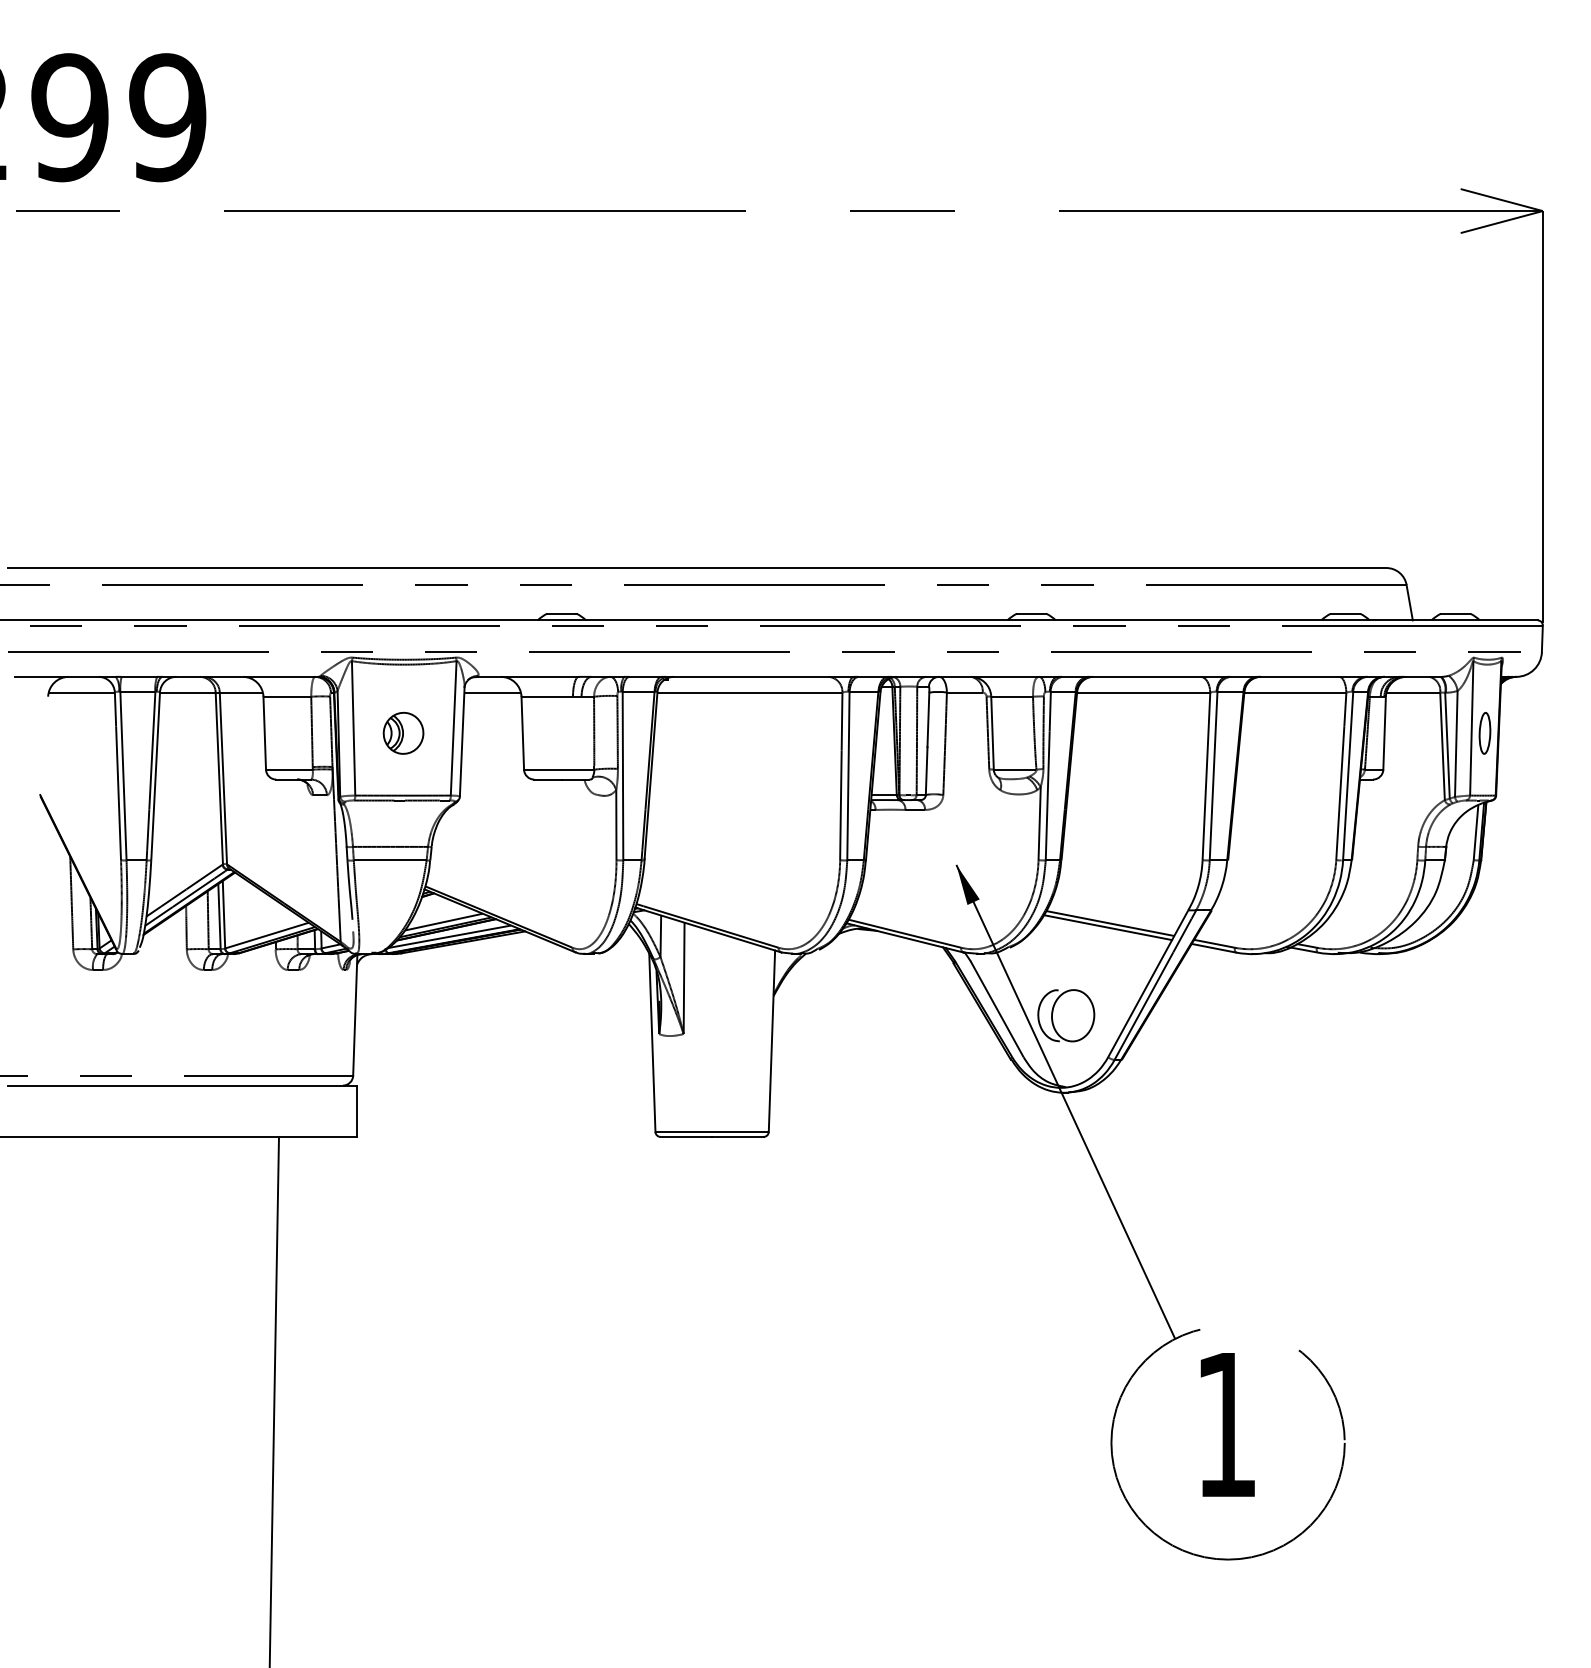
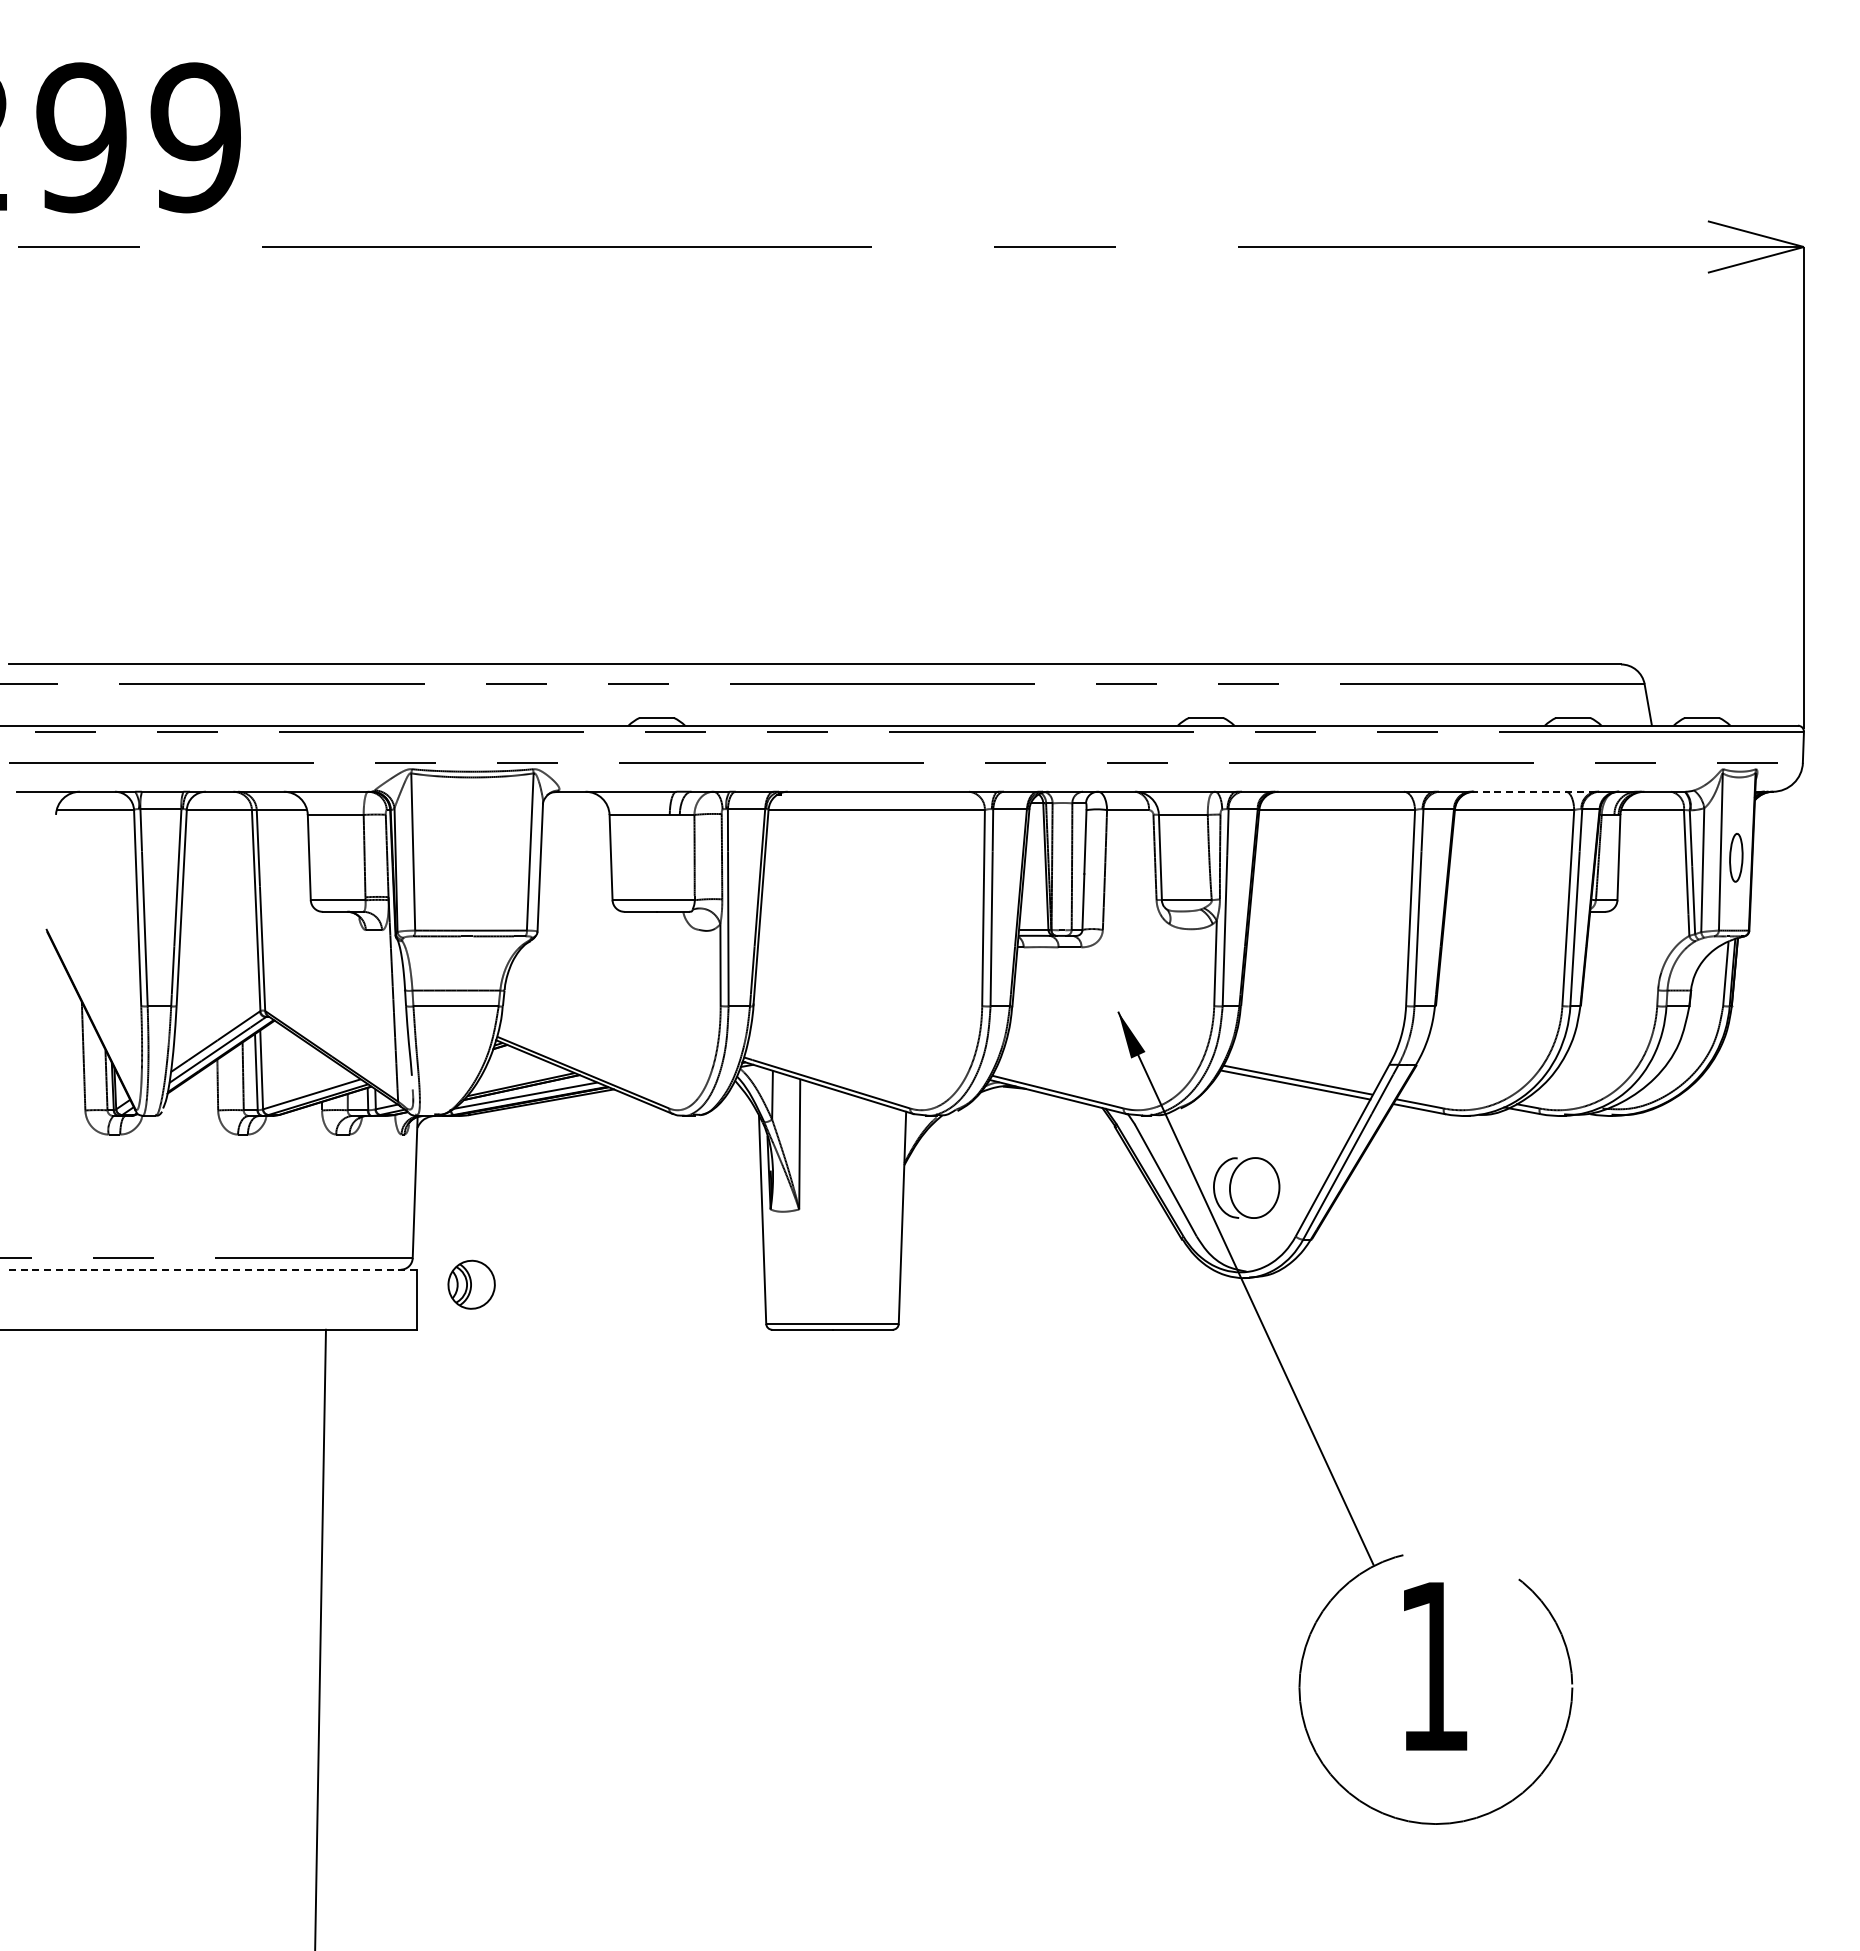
line: (1312, 676) -> (1534, 791), solid -> dashed
line: (492, 692) -> (575, 810), removed
part: (403, 733) -> (471, 1284), moved
line: (443, 922) -> (518, 1078), removed
line: (181, 1085) -> (212, 1269), solid -> dashed

